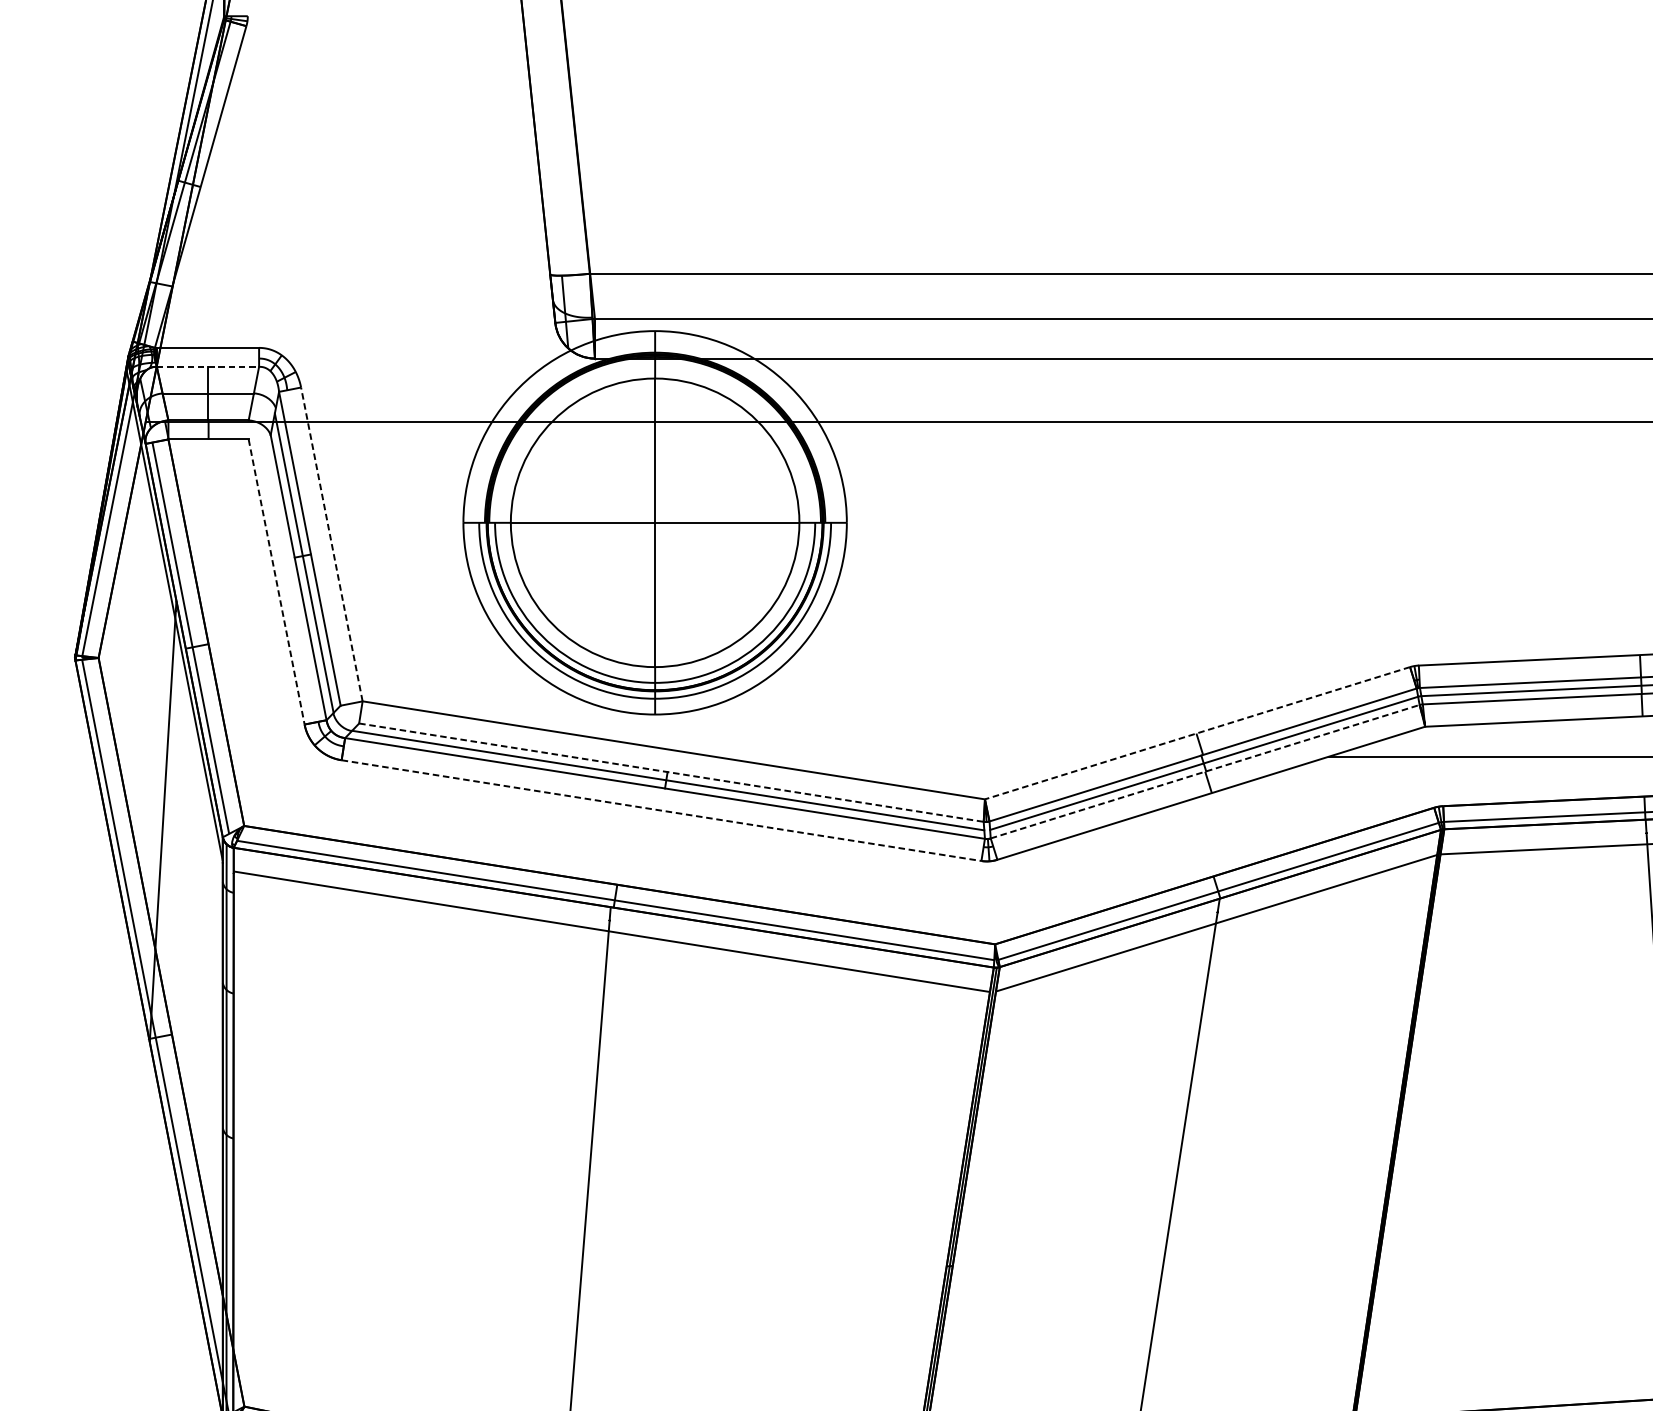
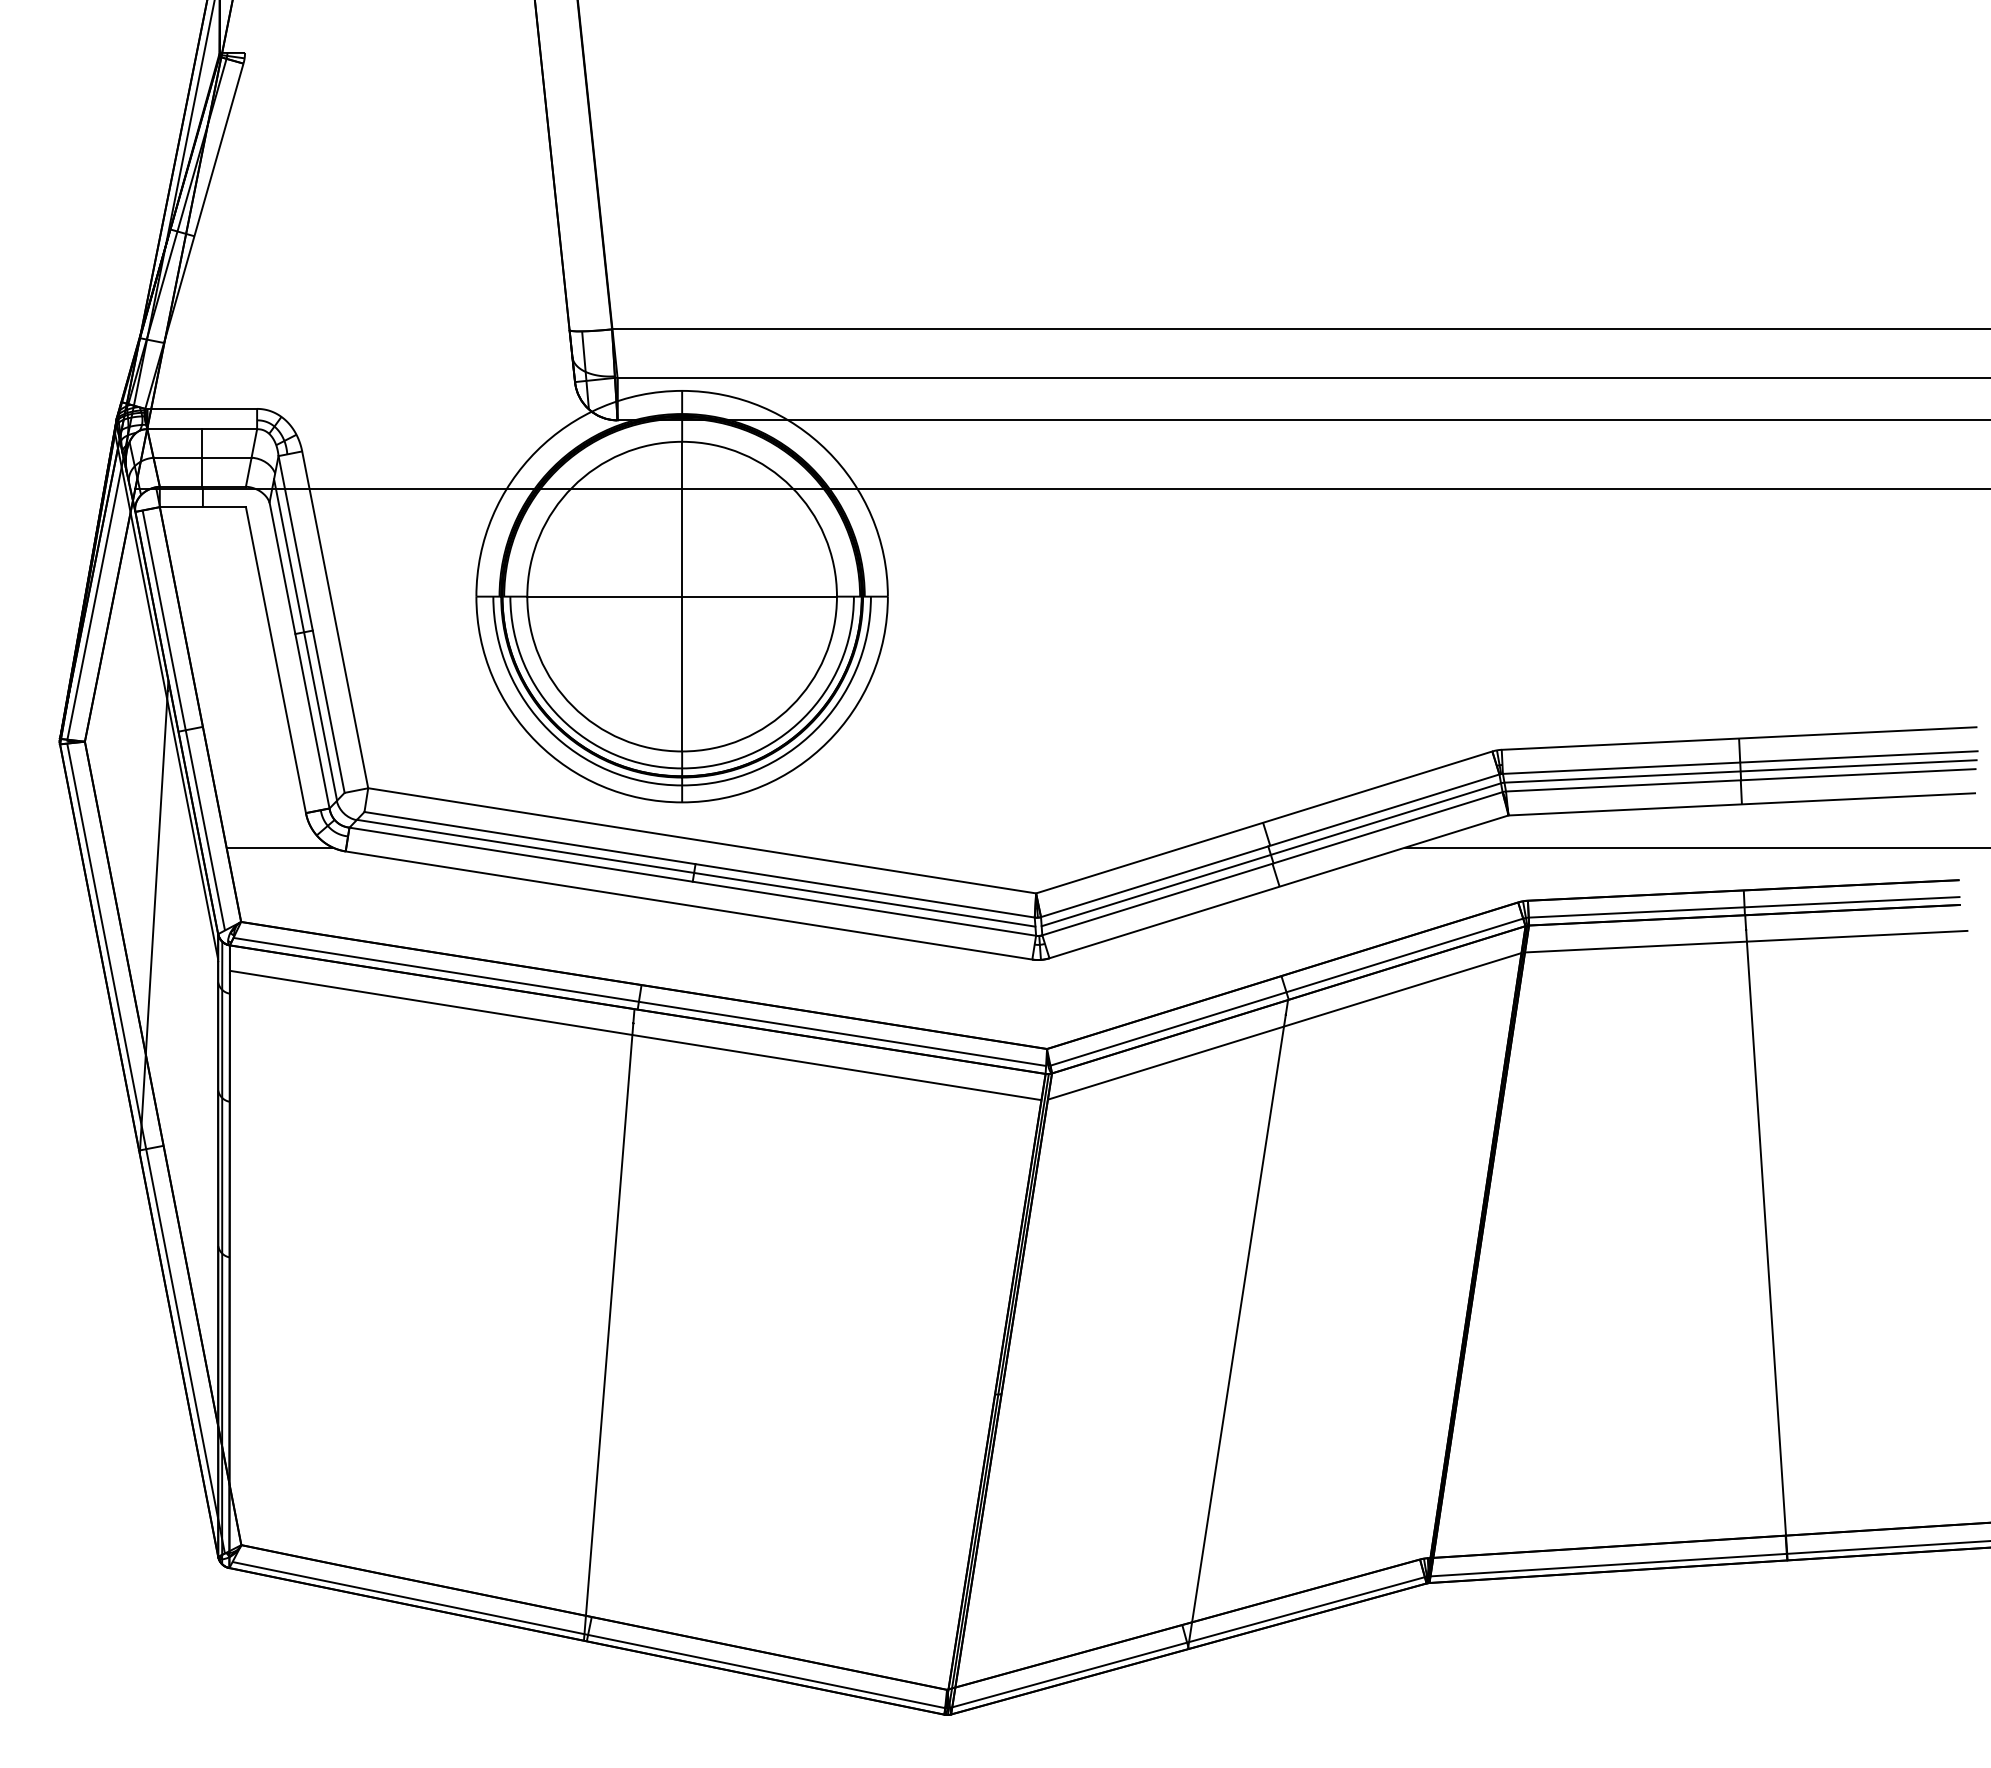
line: (208, 367) -> (202, 429), dashed -> solid
line: (332, 544) -> (335, 619), dashed -> solid
line: (276, 582) -> (275, 660), dashed -> solid
line: (1197, 733) -> (1264, 822), dashed -> solid
line: (279, 756) -> (279, 847), added
line: (1205, 771) -> (1272, 863), dashed -> solid
line: (672, 772) -> (700, 864), dashed -> solid
line: (661, 810) -> (689, 905), dashed -> solid

